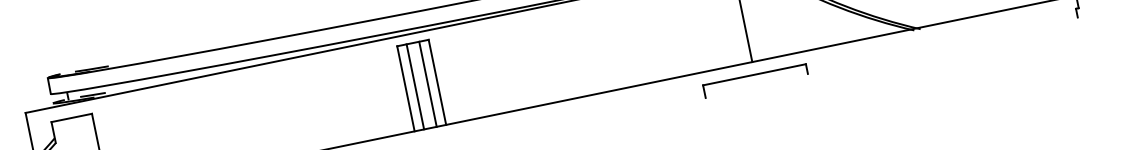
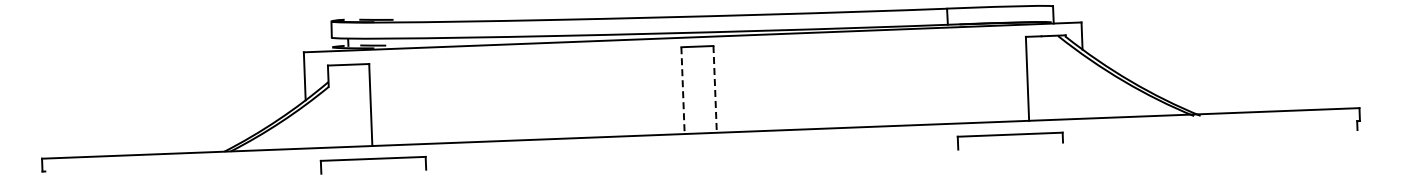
part: (754, 80) -> (1009, 140), moved
line: (437, 82) -> (715, 89), solid -> dashed
line: (427, 84) -> (705, 89), removed
line: (415, 86) -> (692, 89), removed
line: (406, 89) -> (683, 91), solid -> dashed

